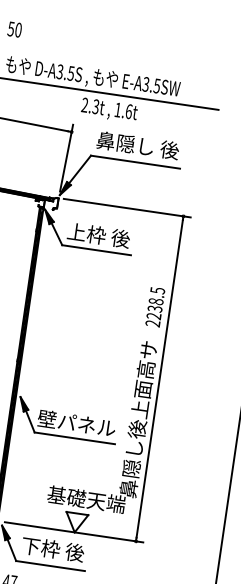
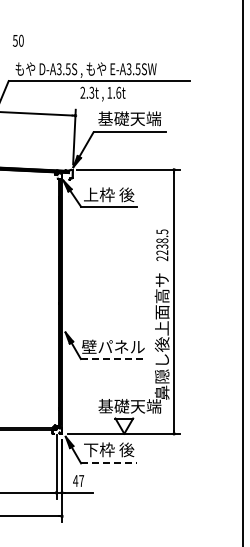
text: (137, 145) -> (129, 118), 鼻隠し 後 -> 基礎天端
line: (74, 437) -> (113, 358), solid -> dashed
line: (51, 566) -> (109, 463), solid -> dashed

